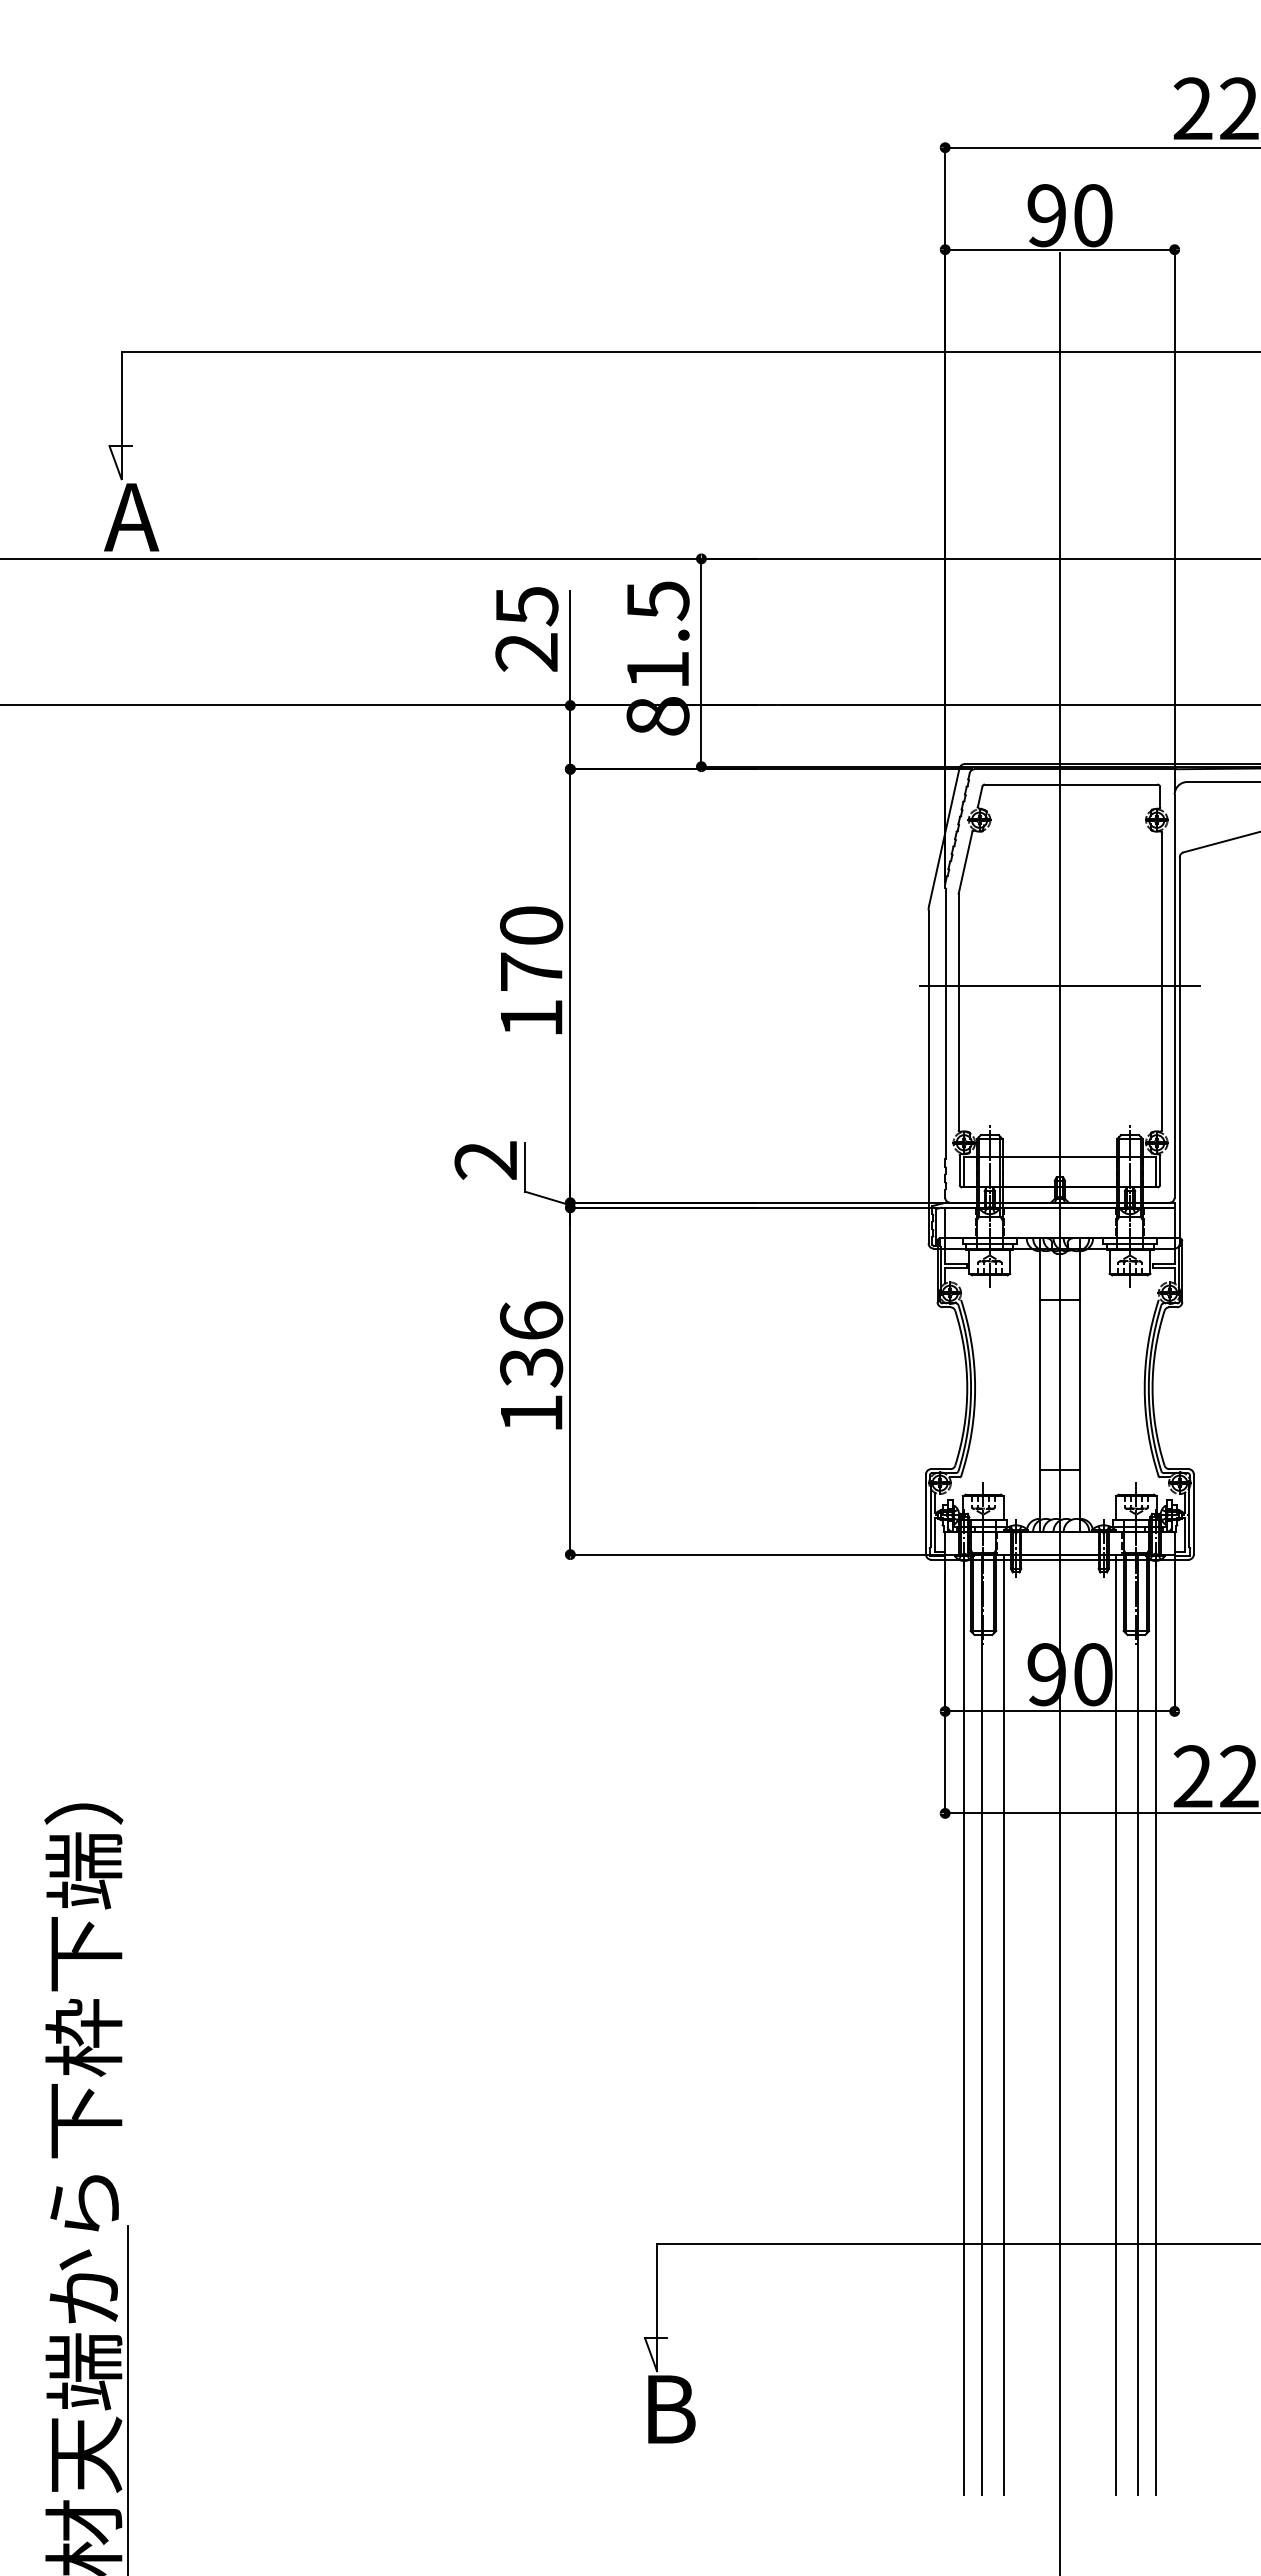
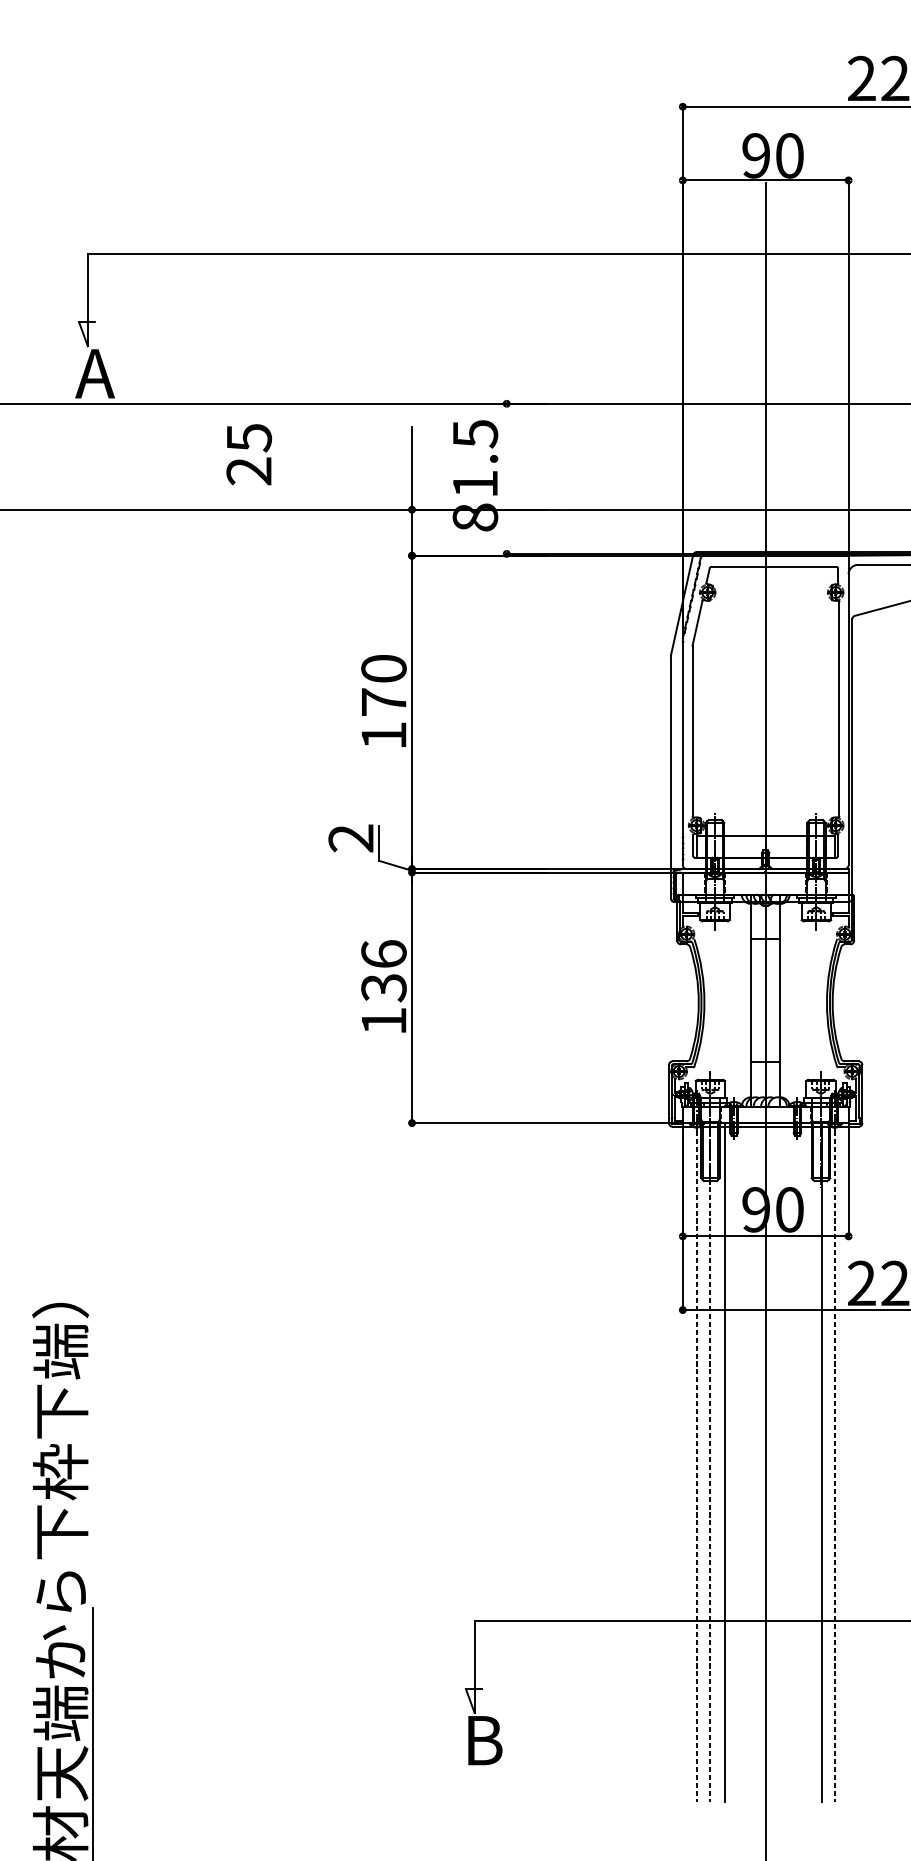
text: (526, 629) -> (248, 454), moved
line: (701, 662) -> (506, 478), removed
line: (1060, 985) -> (766, 711), removed
line: (1116, 2024) -> (806, 1462), removed
line: (964, 2025) -> (696, 1463), solid -> dashed
line: (982, 2025) -> (709, 1463), solid -> dashed
line: (1155, 2025) -> (834, 1463), solid -> dashed

